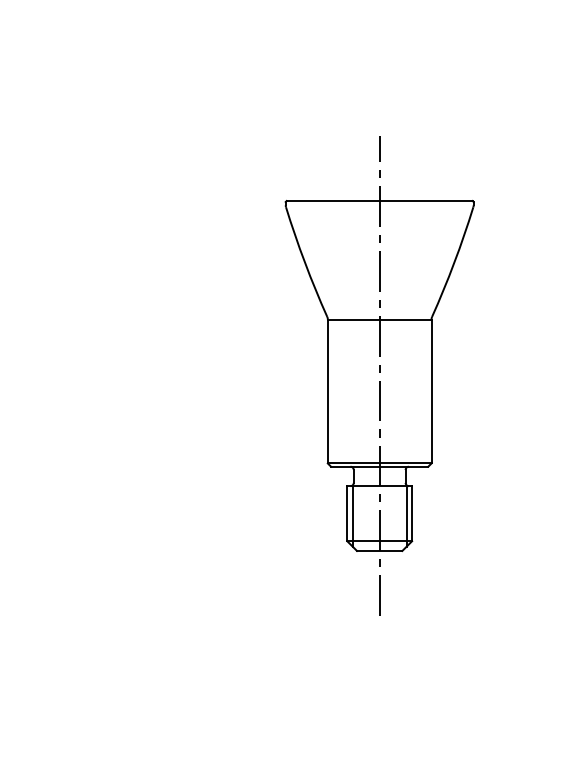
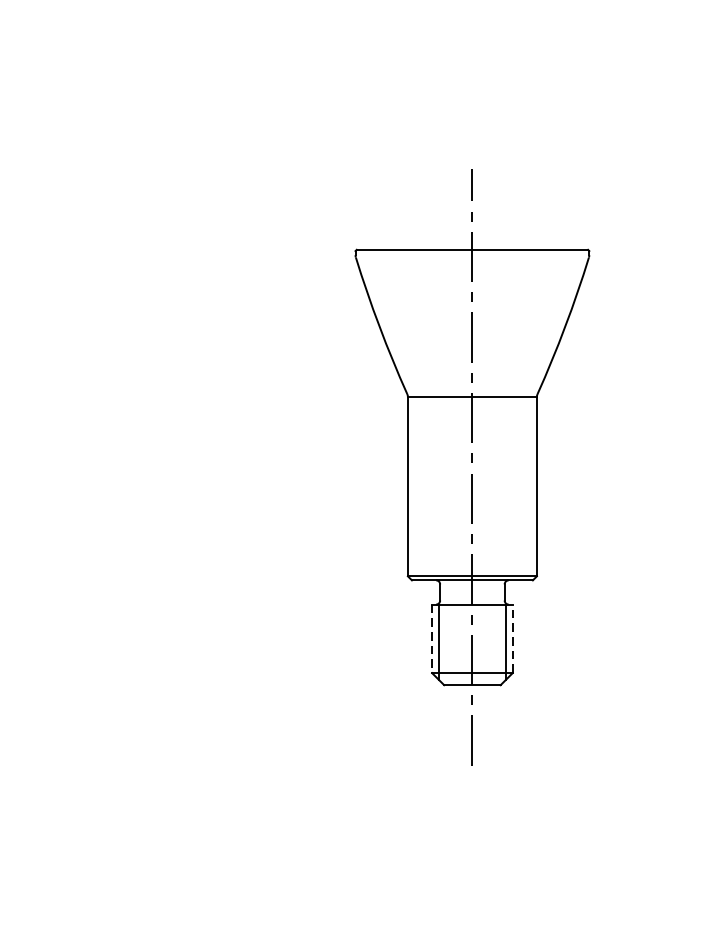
line: (347, 513) -> (432, 638), solid -> dashed
line: (412, 513) -> (513, 638), solid -> dashed

